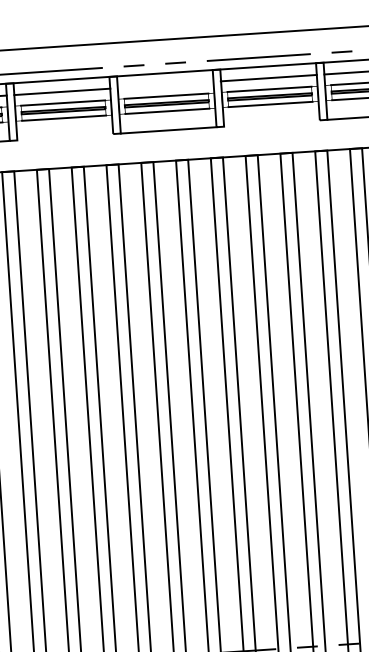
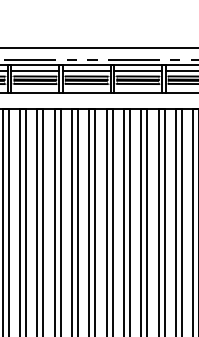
line: (165, 84) -> (86, 70), added
line: (270, 123) -> (137, 93), added
line: (65, 137) -> (35, 93), added

